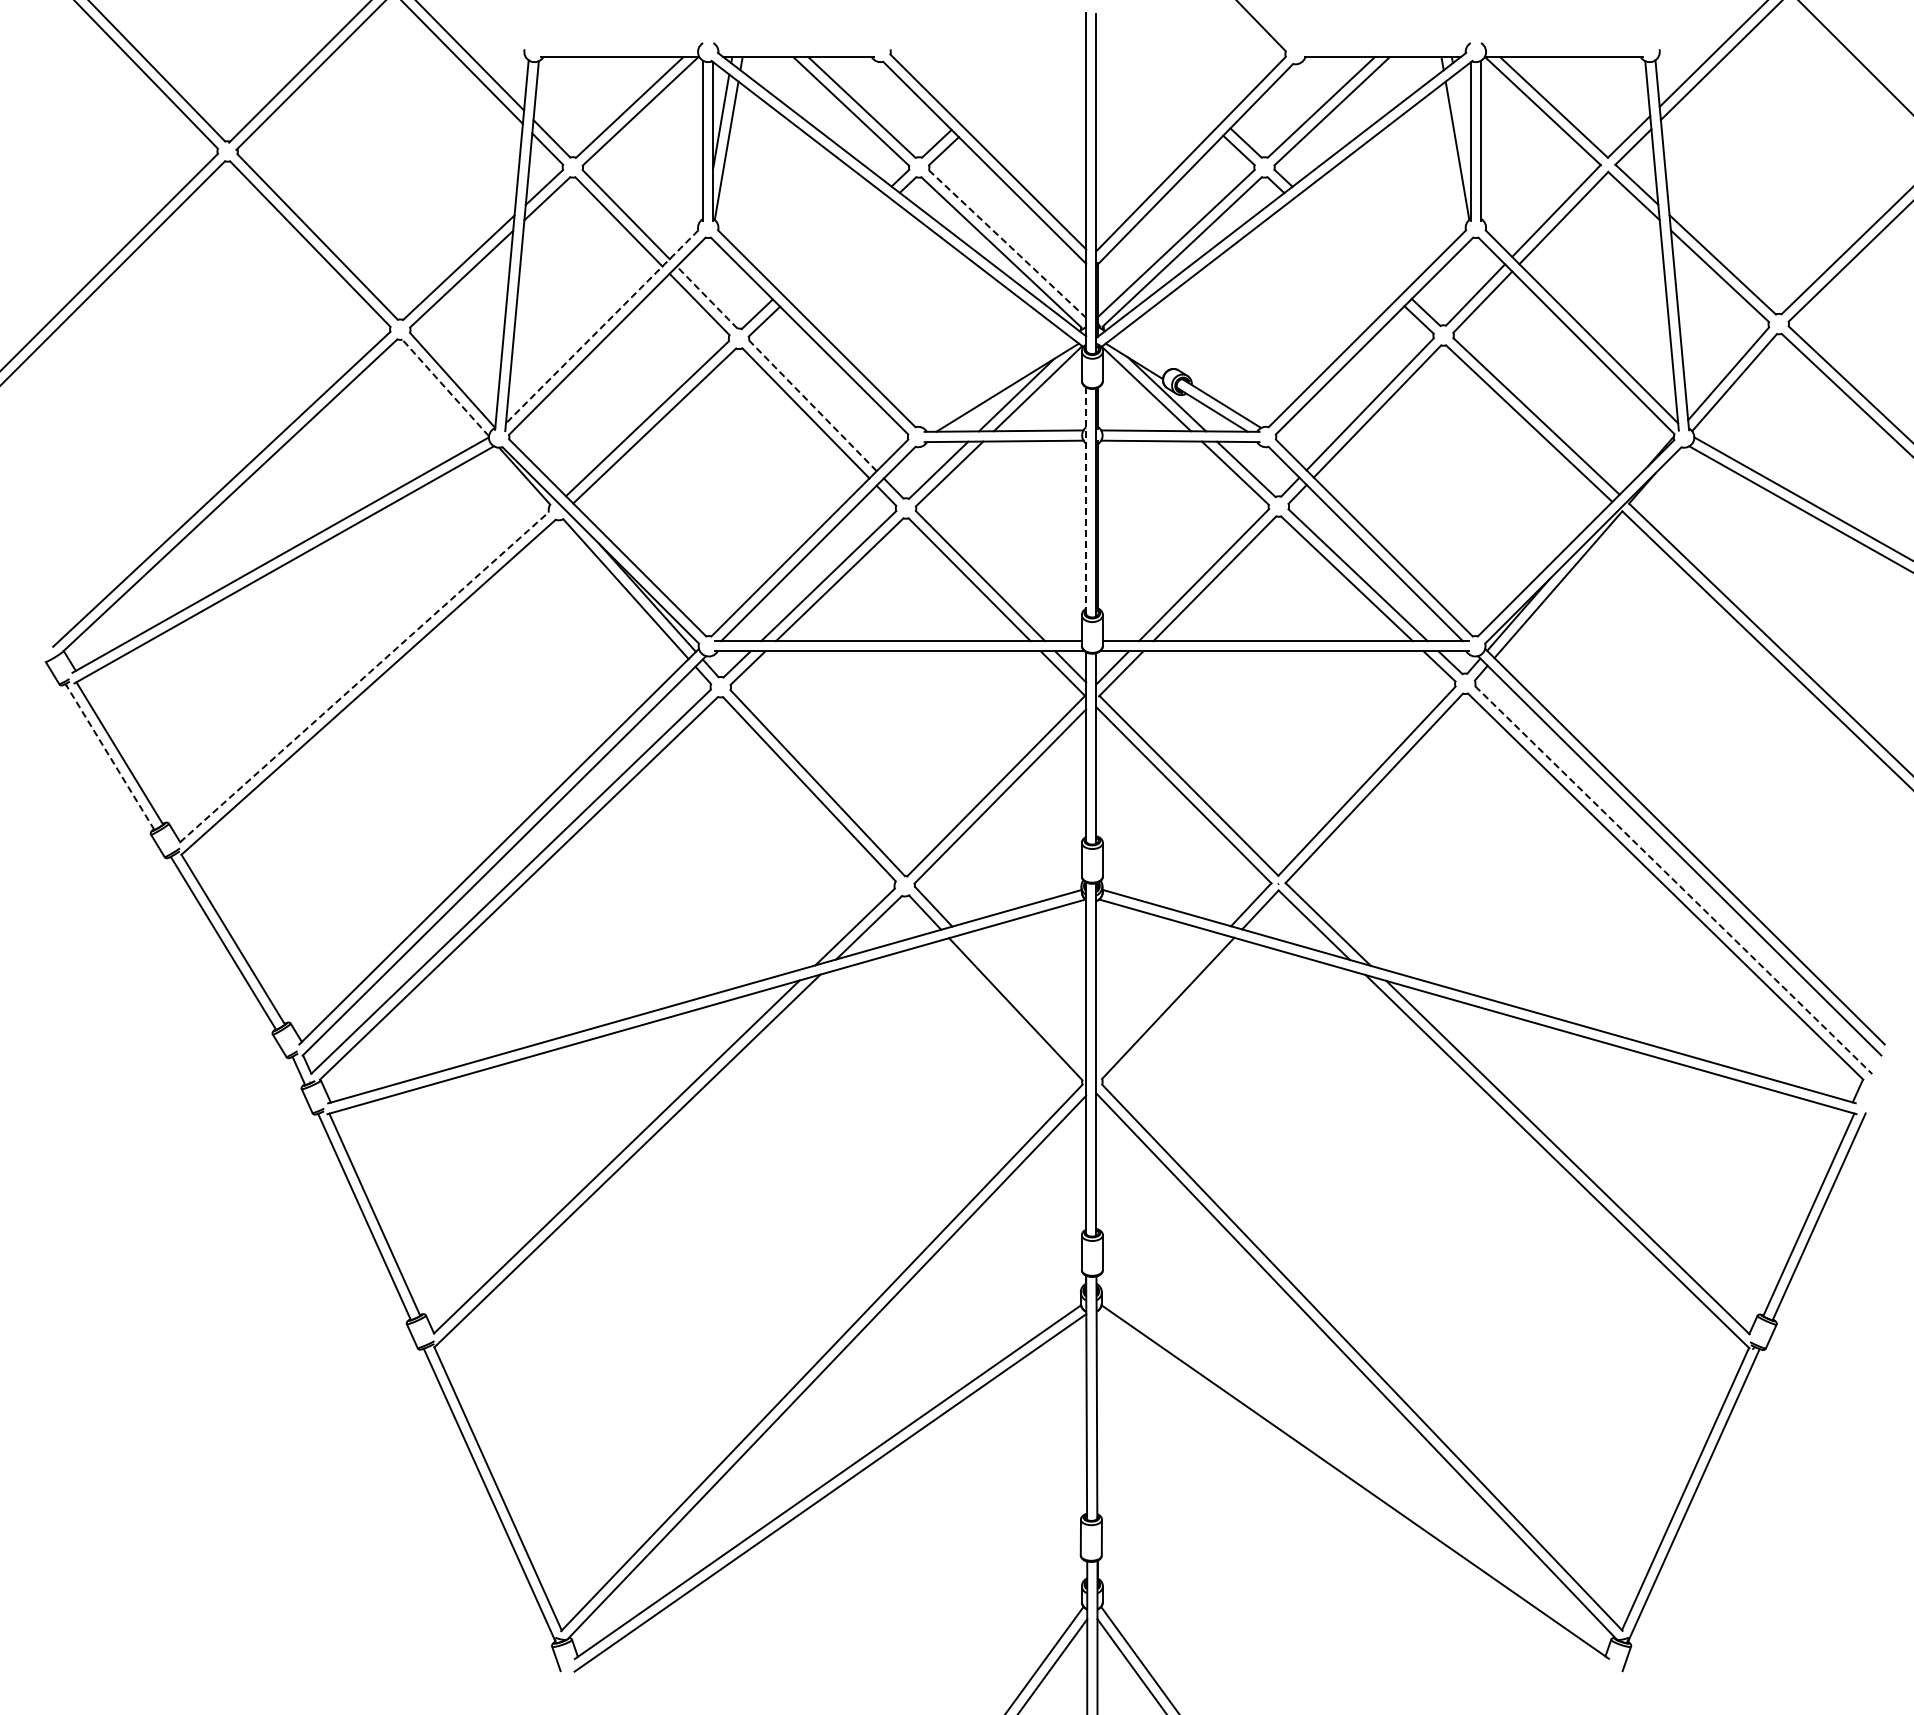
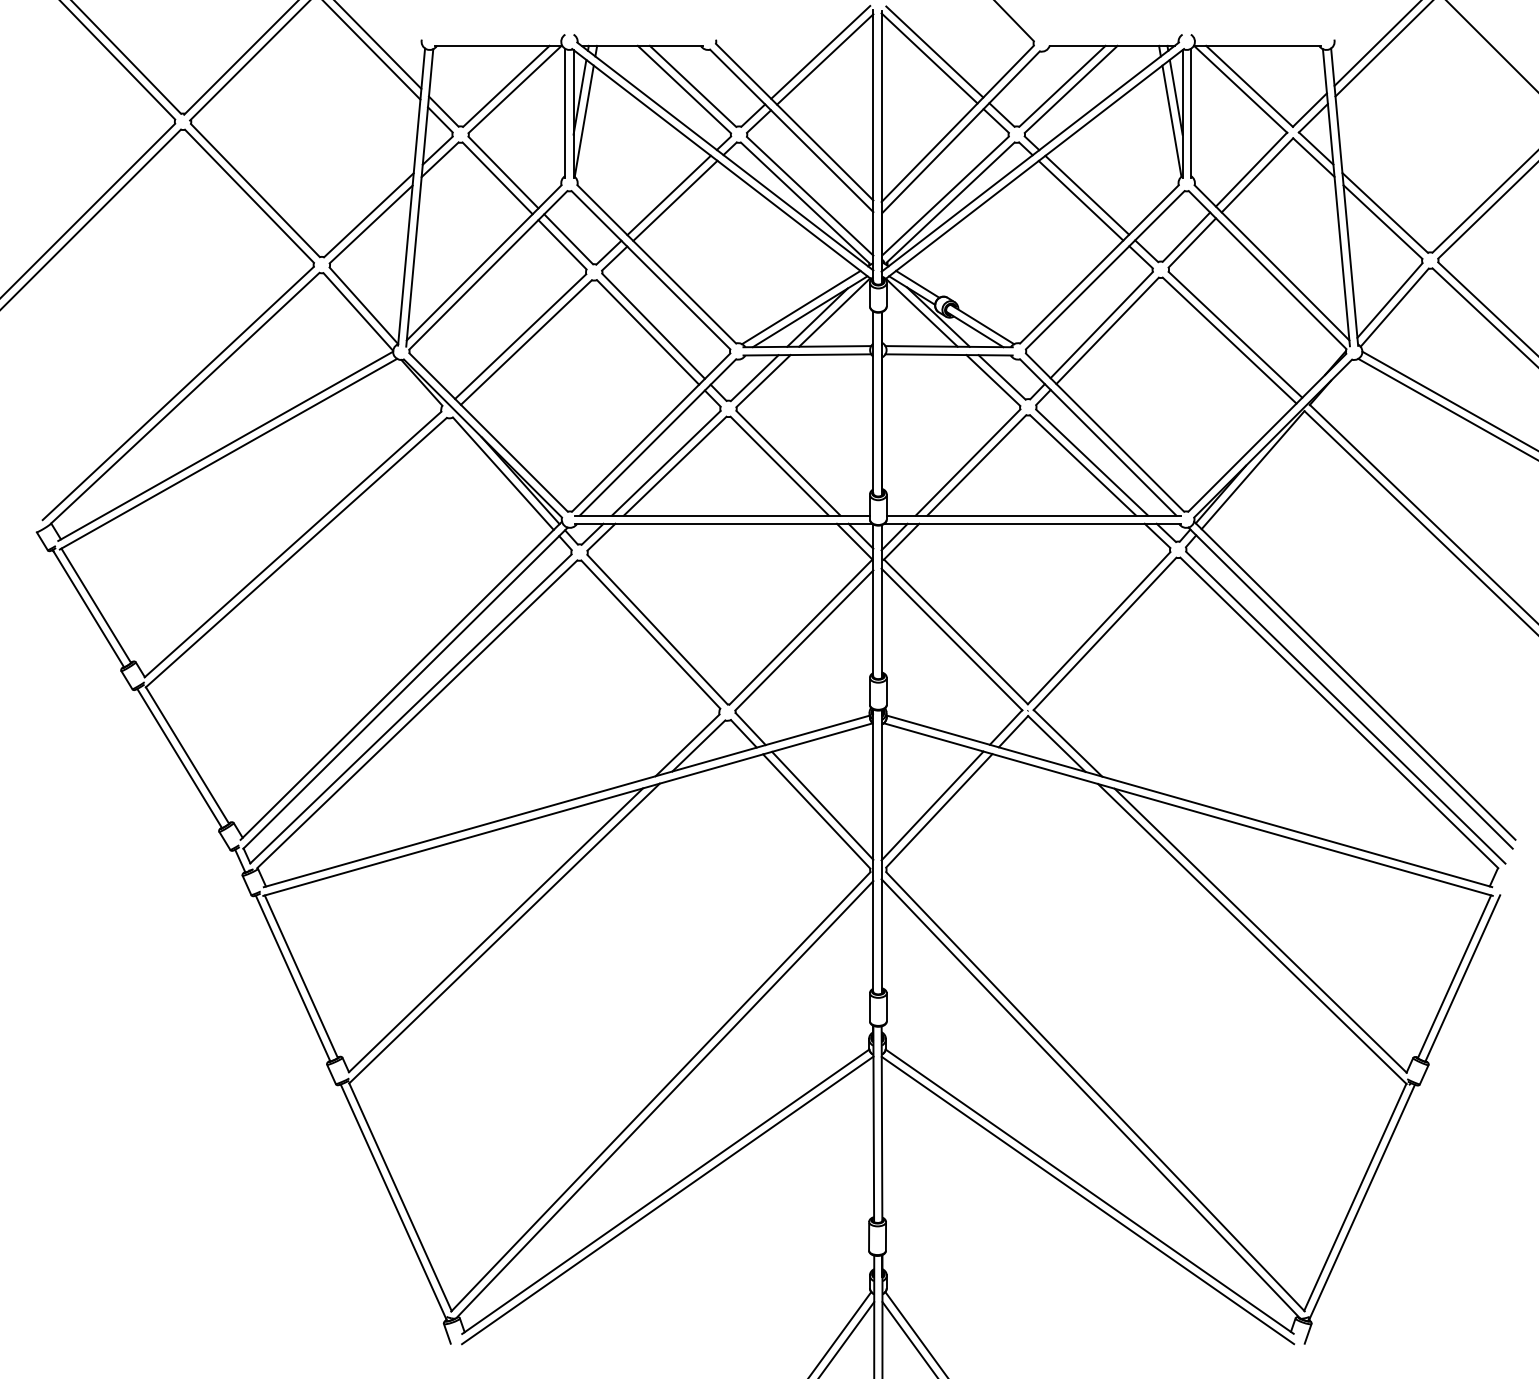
line: (1020, 64) -> (820, 51), added
line: (1162, 64) -> (934, 51), added
line: (1155, 72) -> (929, 58), added
line: (1026, 73) -> (825, 59), added
line: (1462, 120) -> (1175, 96), added
line: (832, 242) -> (669, 194), added
line: (1352, 242) -> (1087, 194), added
line: (1007, 244) -> (810, 196), dashed -> solid
line: (839, 249) -> (675, 200), added
line: (1344, 249) -> (1081, 200), added
line: (706, 297) -> (568, 239), dashed -> solid
line: (601, 327) -> (483, 263), dashed -> solid
line: (1141, 353) -> (917, 284), added
line: (996, 382) -> (801, 307), added
line: (445, 388) -> (358, 312), dashed -> solid
line: (812, 405) -> (653, 326), dashed -> solid
line: (1086, 500) -> (873, 402), dashed -> solid
line: (364, 676) -> (293, 543), dashed -> solid
line: (110, 757) -> (88, 609), dashed -> solid
line: (1674, 880) -> (1346, 707), dashed -> solid
line: (1023, 1002) -> (822, 806), added
line: (1159, 1002) -> (932, 806), added
line: (1352, 1492) -> (1087, 1200), added

